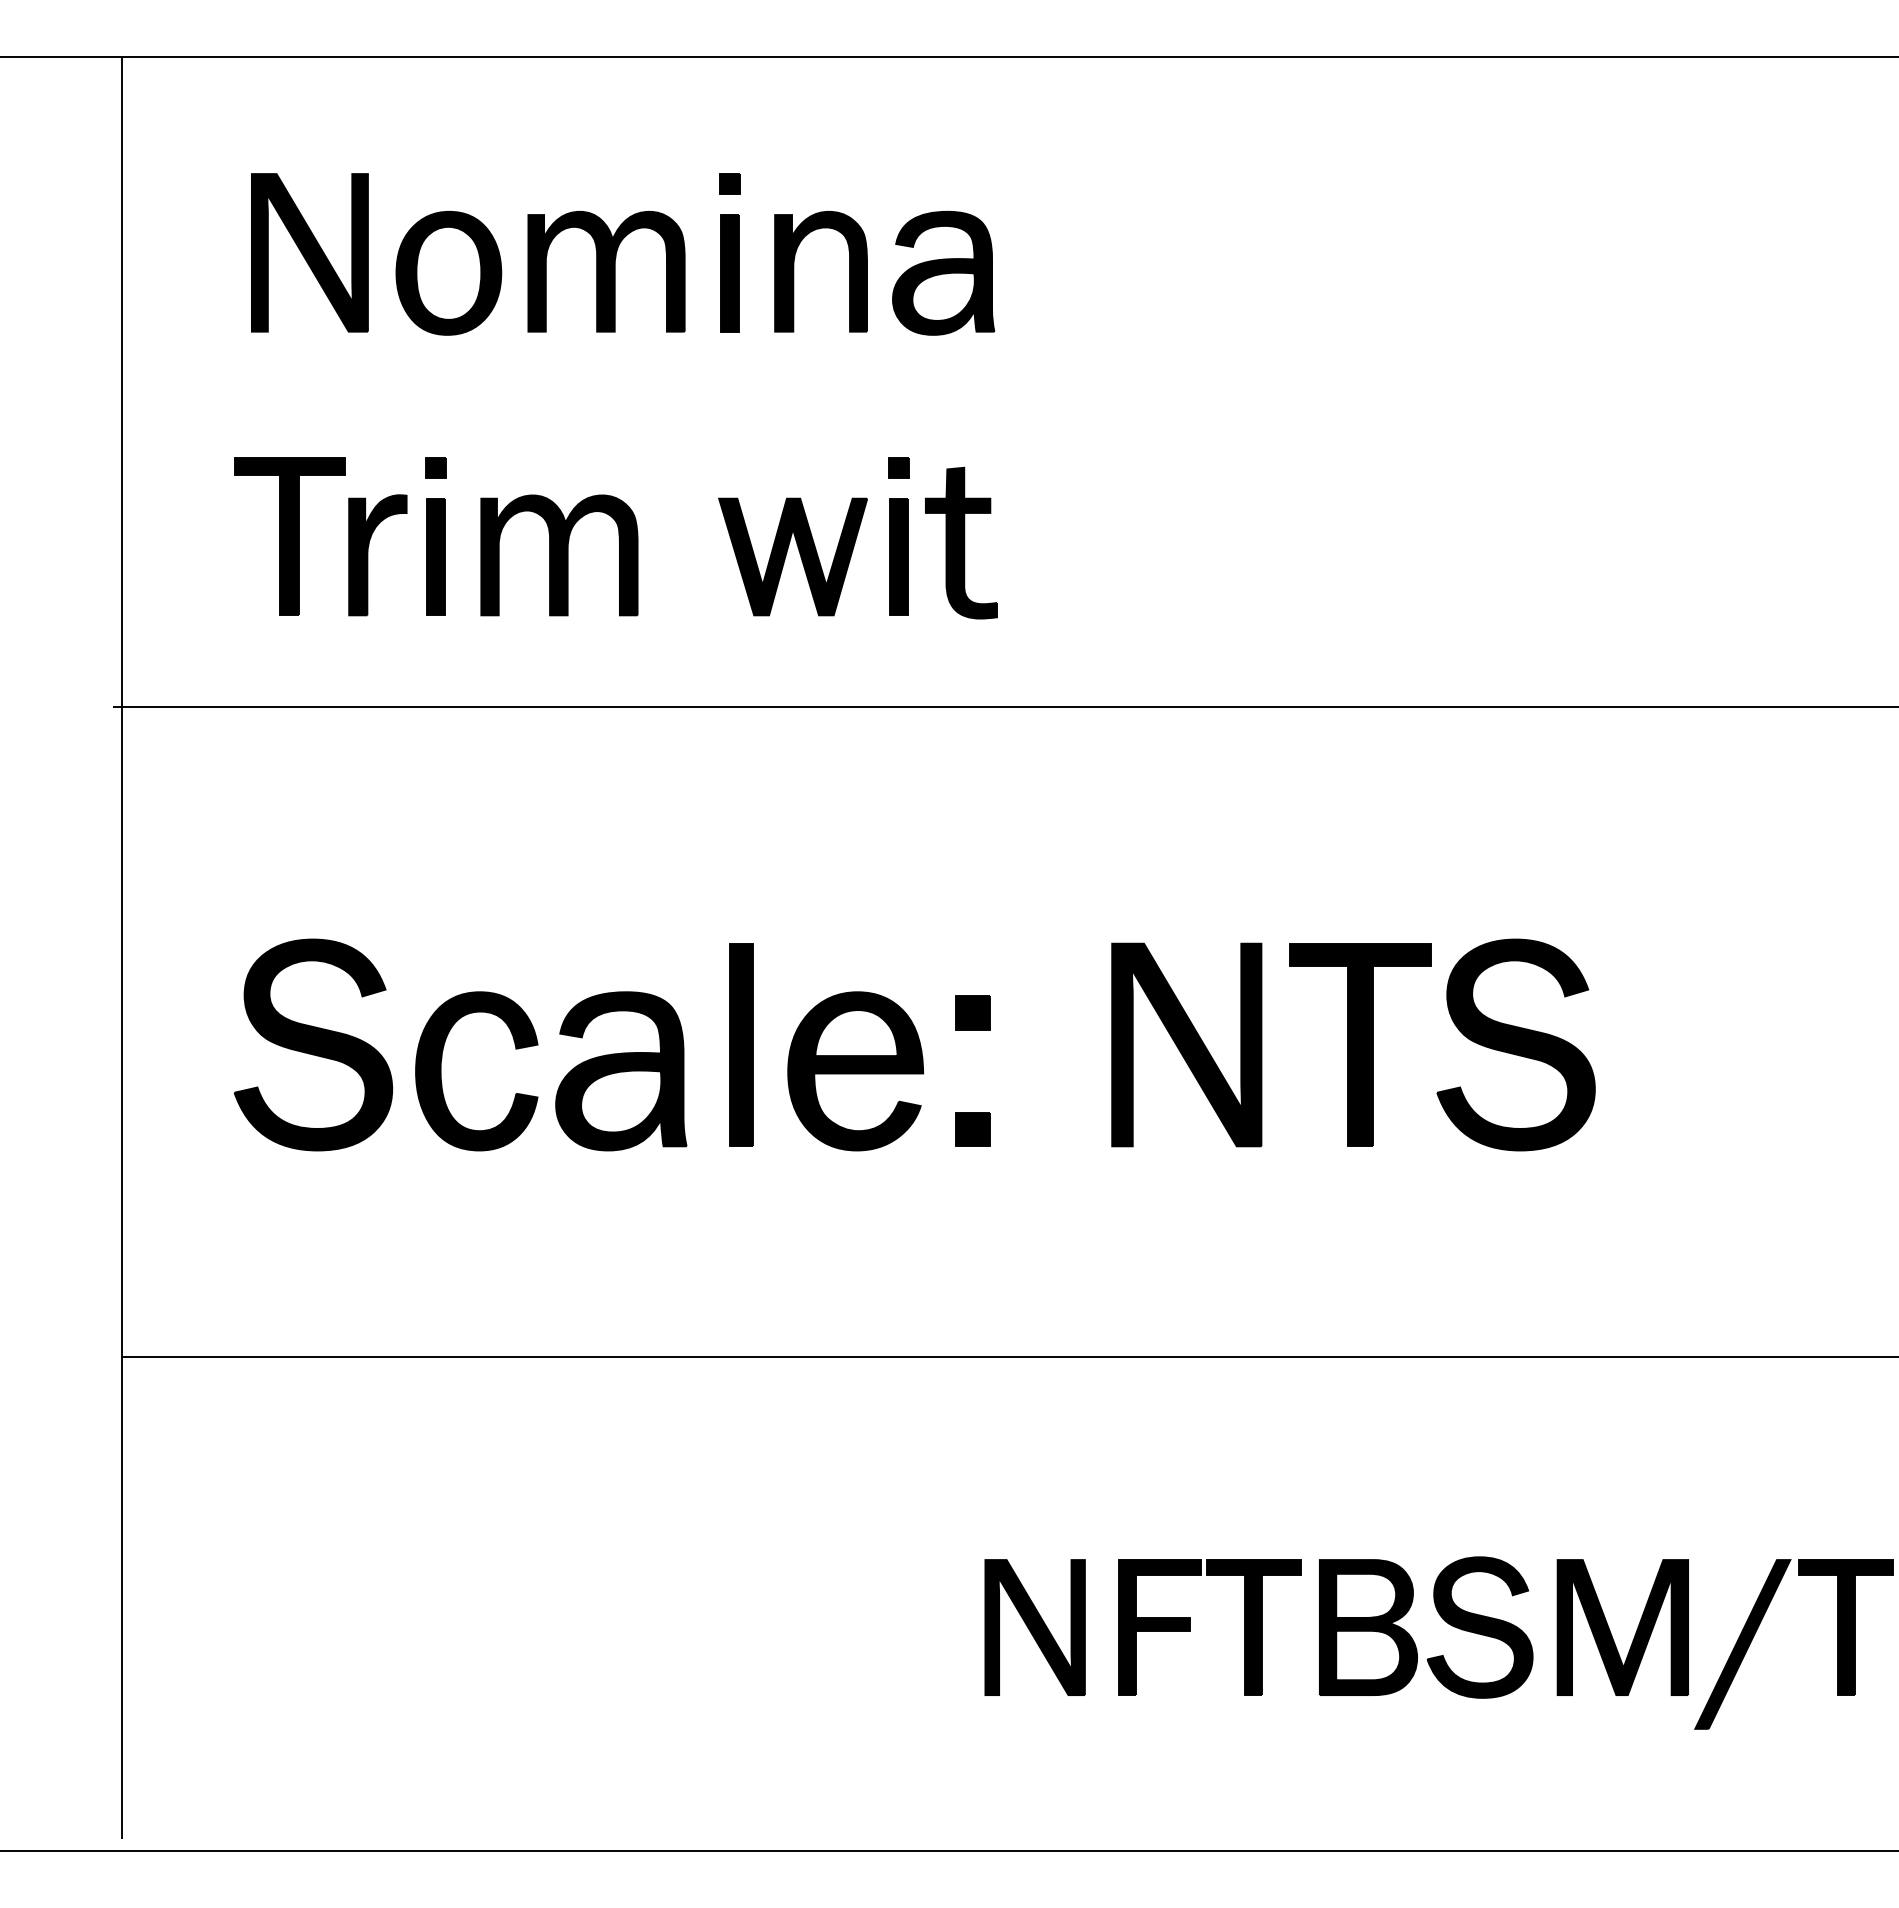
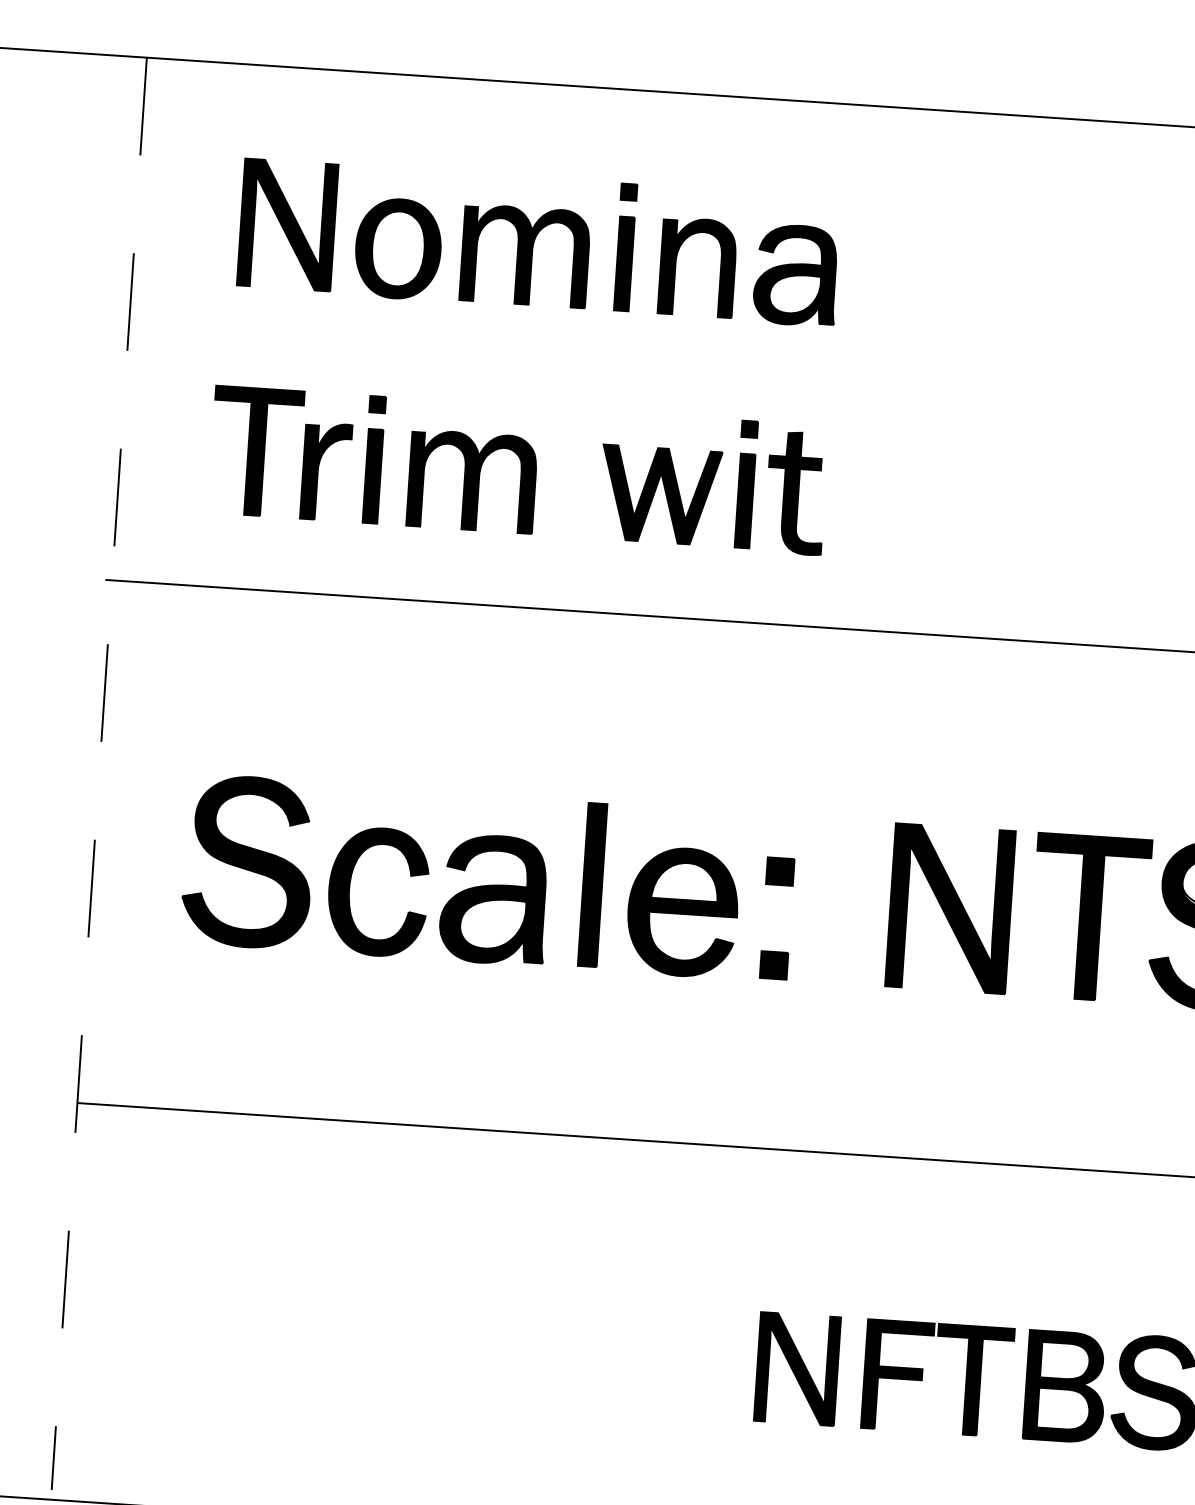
line: (121, 947) -> (99, 773), solid -> dashed

